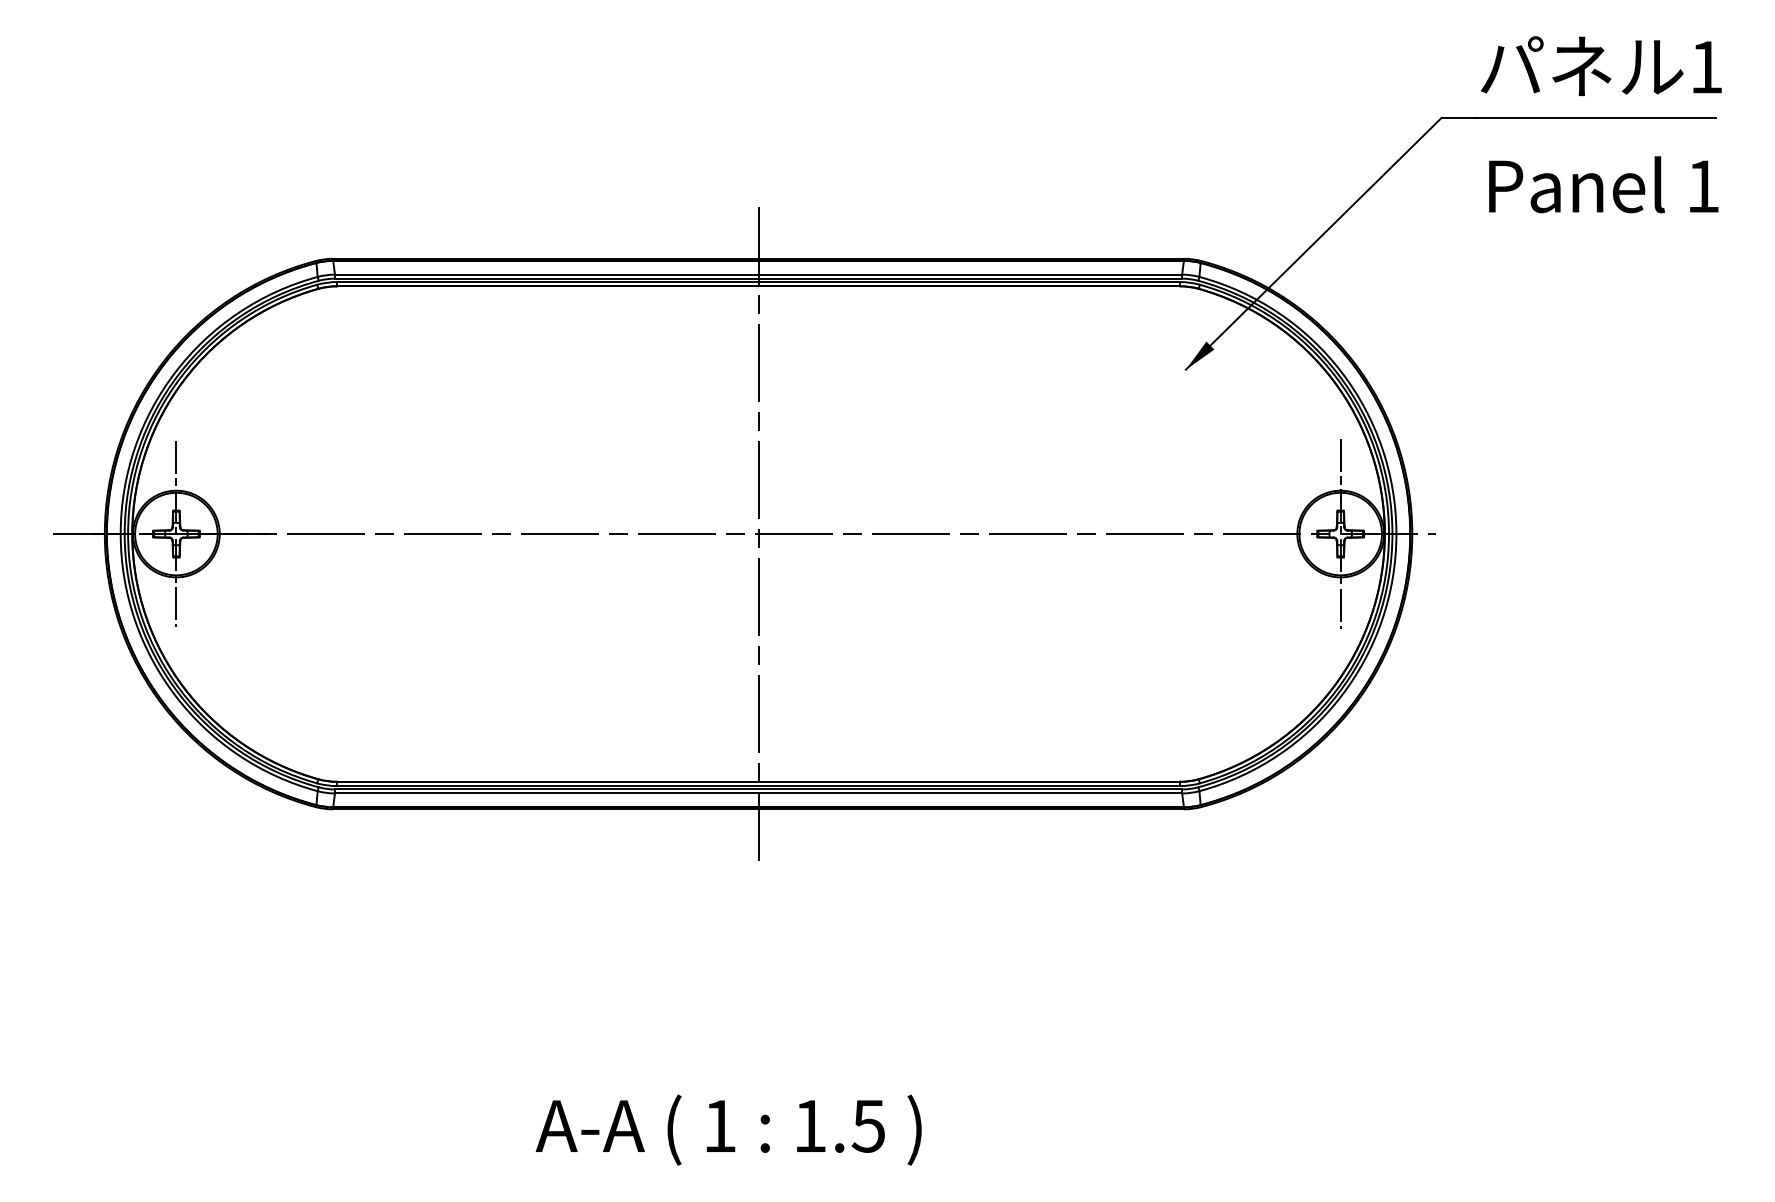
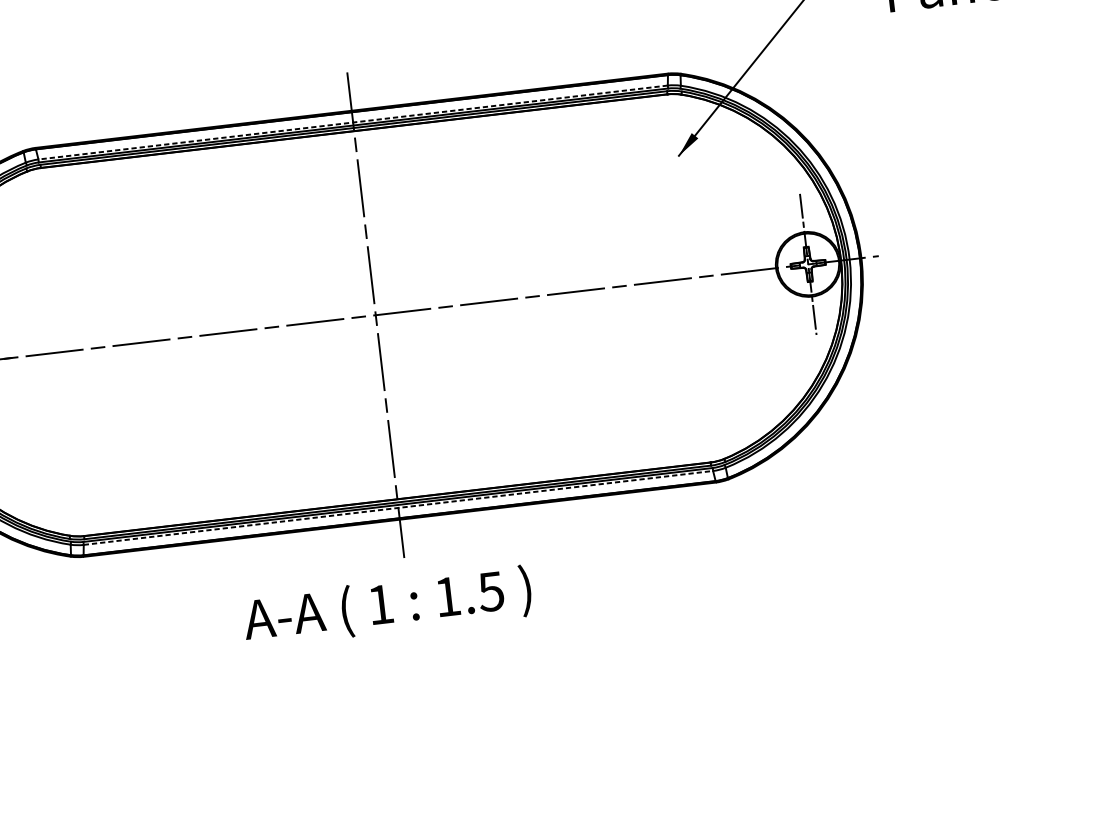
line: (758, 274) -> (353, 122), solid -> dashed
line: (758, 793) -> (398, 507), solid -> dashed
text: (728, 1129) -> (387, 606), moved

